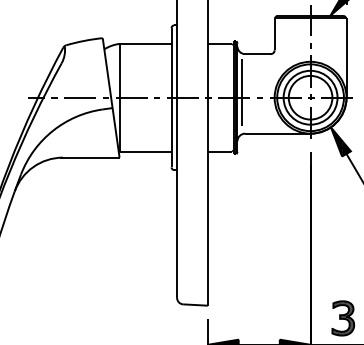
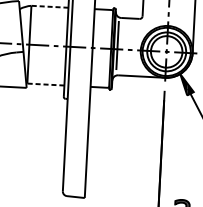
line: (145, 43) -> (49, 6), solid -> dashed
line: (145, 151) -> (45, 84), solid -> dashed

